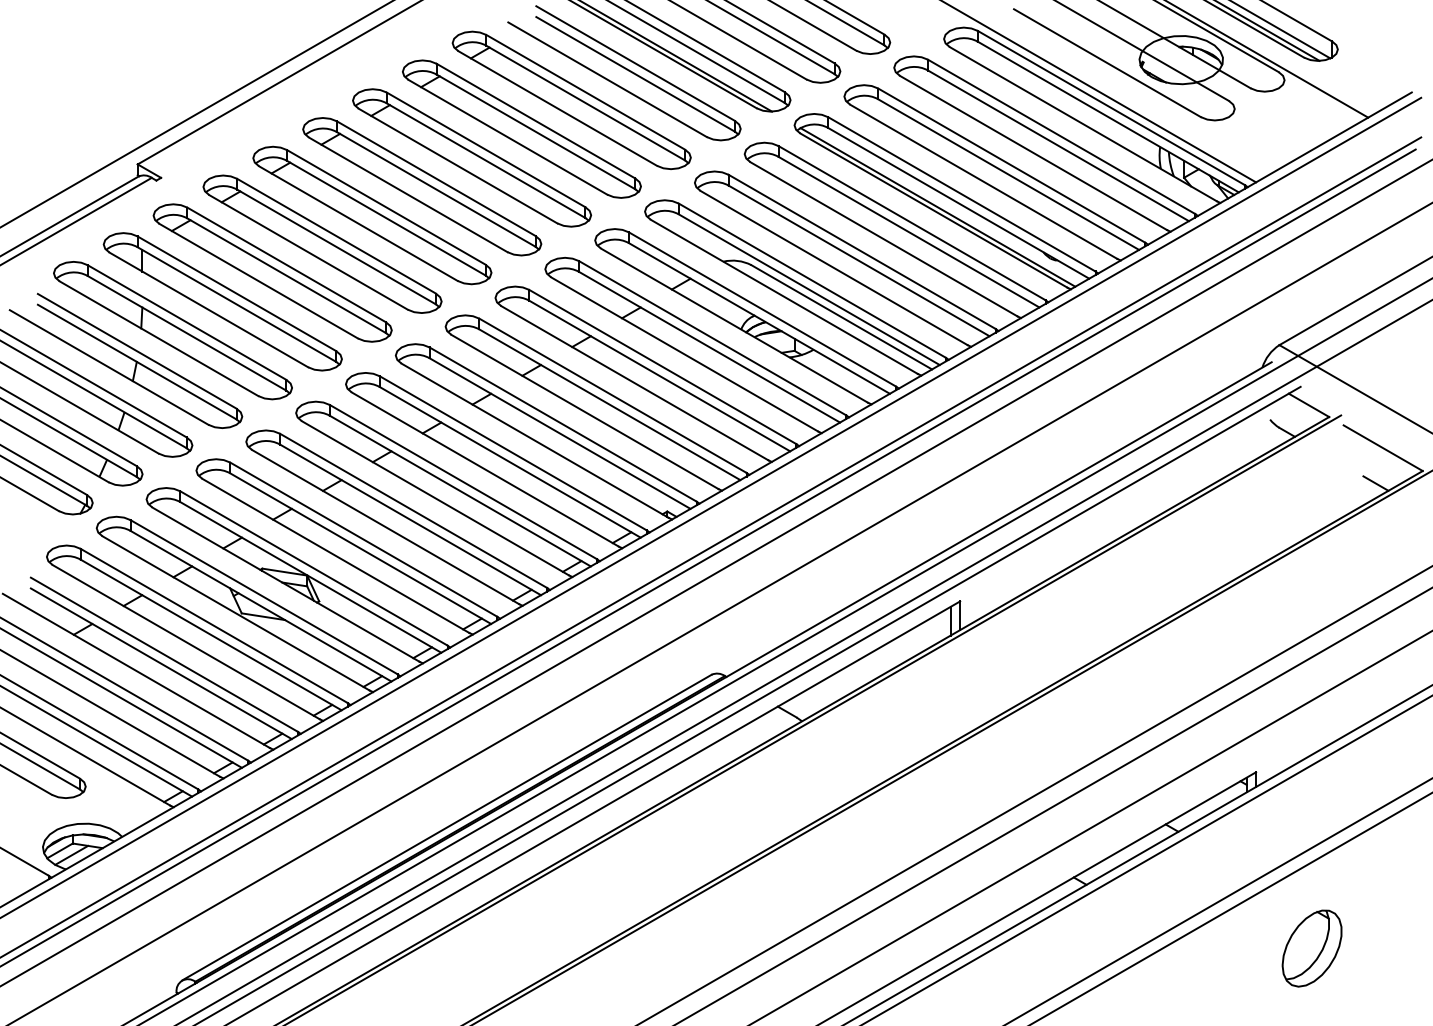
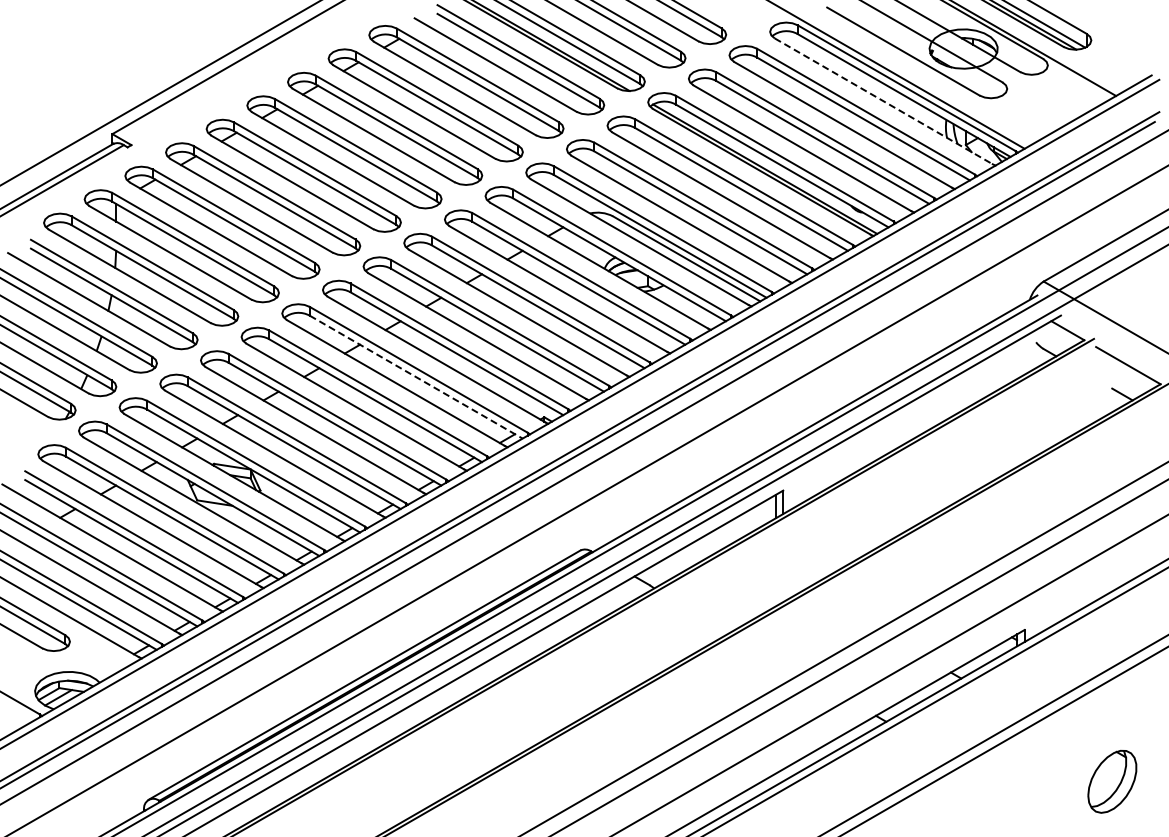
line: (1083, 124) -> (883, 101), solid -> dashed
line: (510, 462) -> (416, 377), solid -> dashed
part: (1312, 948) -> (1112, 781), moved

